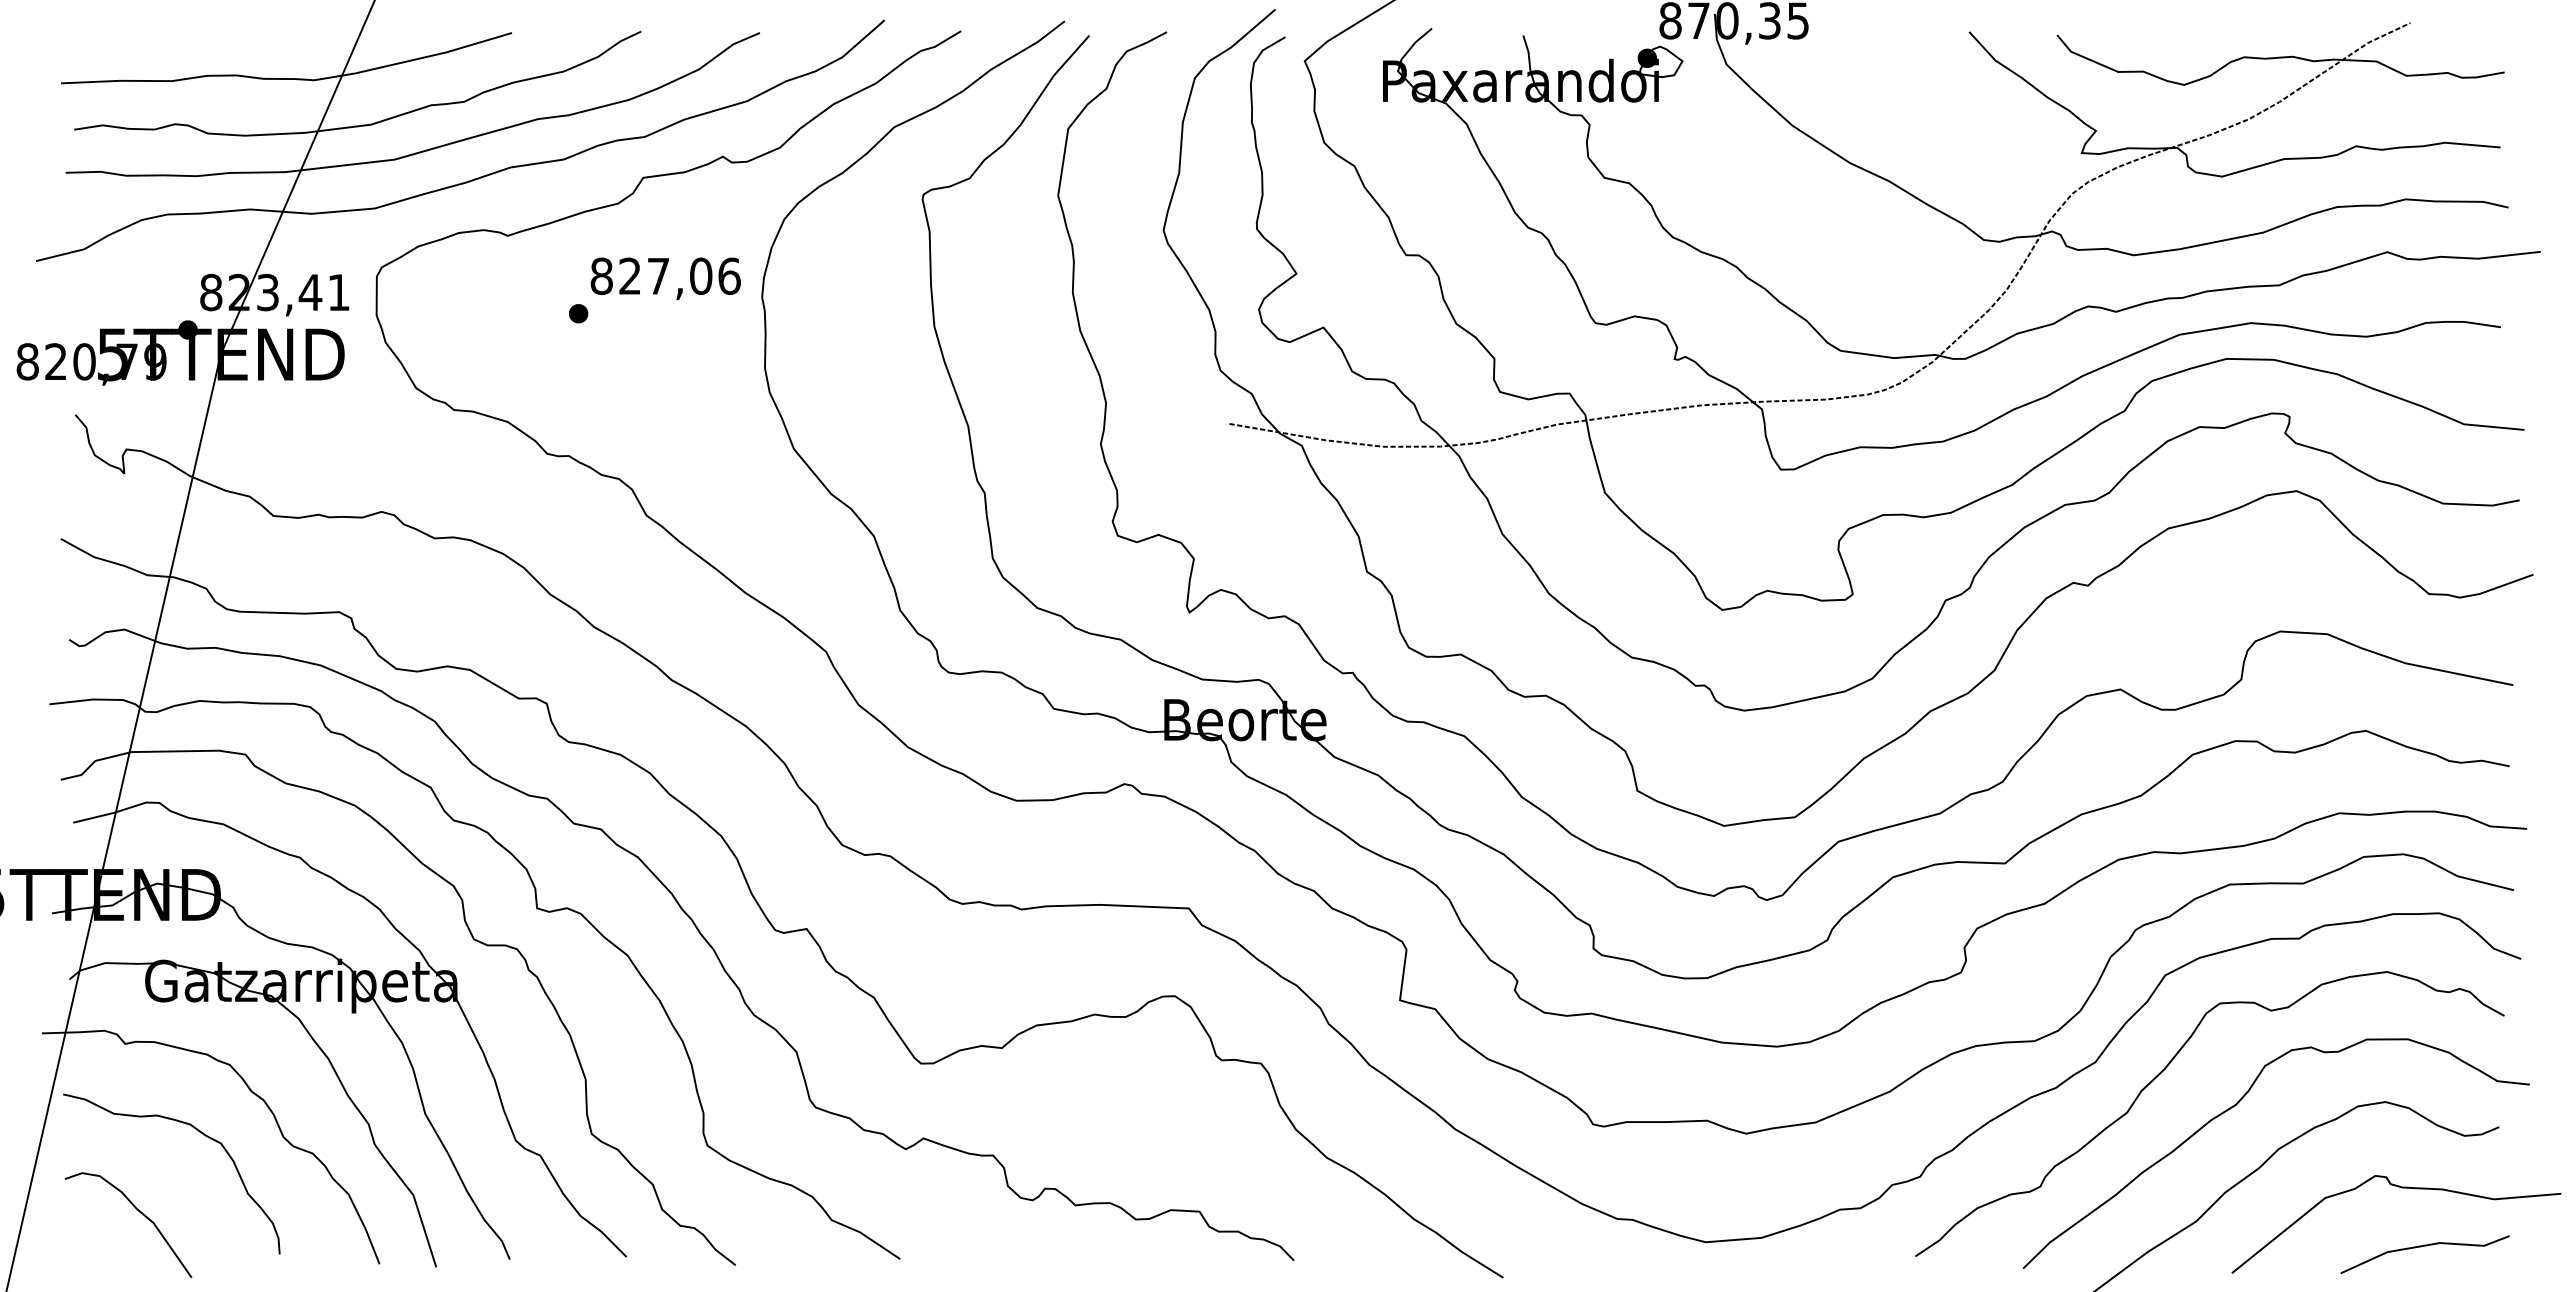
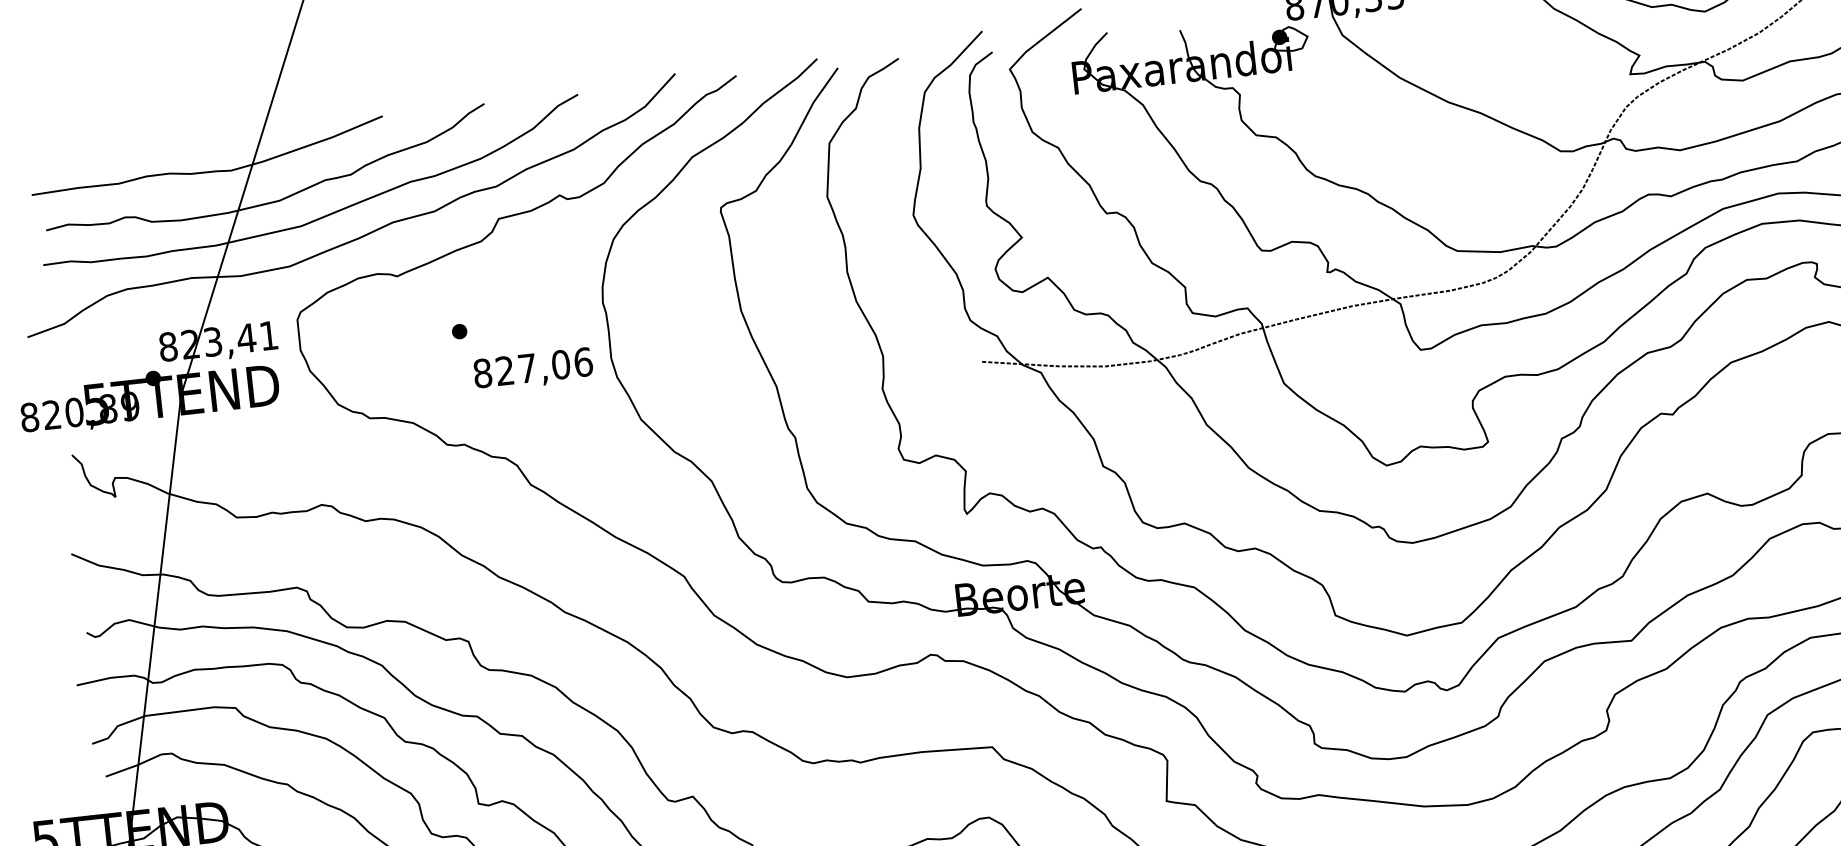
text: (665, 278) -> (533, 369), moved
text: (127, 361) -> (108, 408), 820,79 -> 820,89

